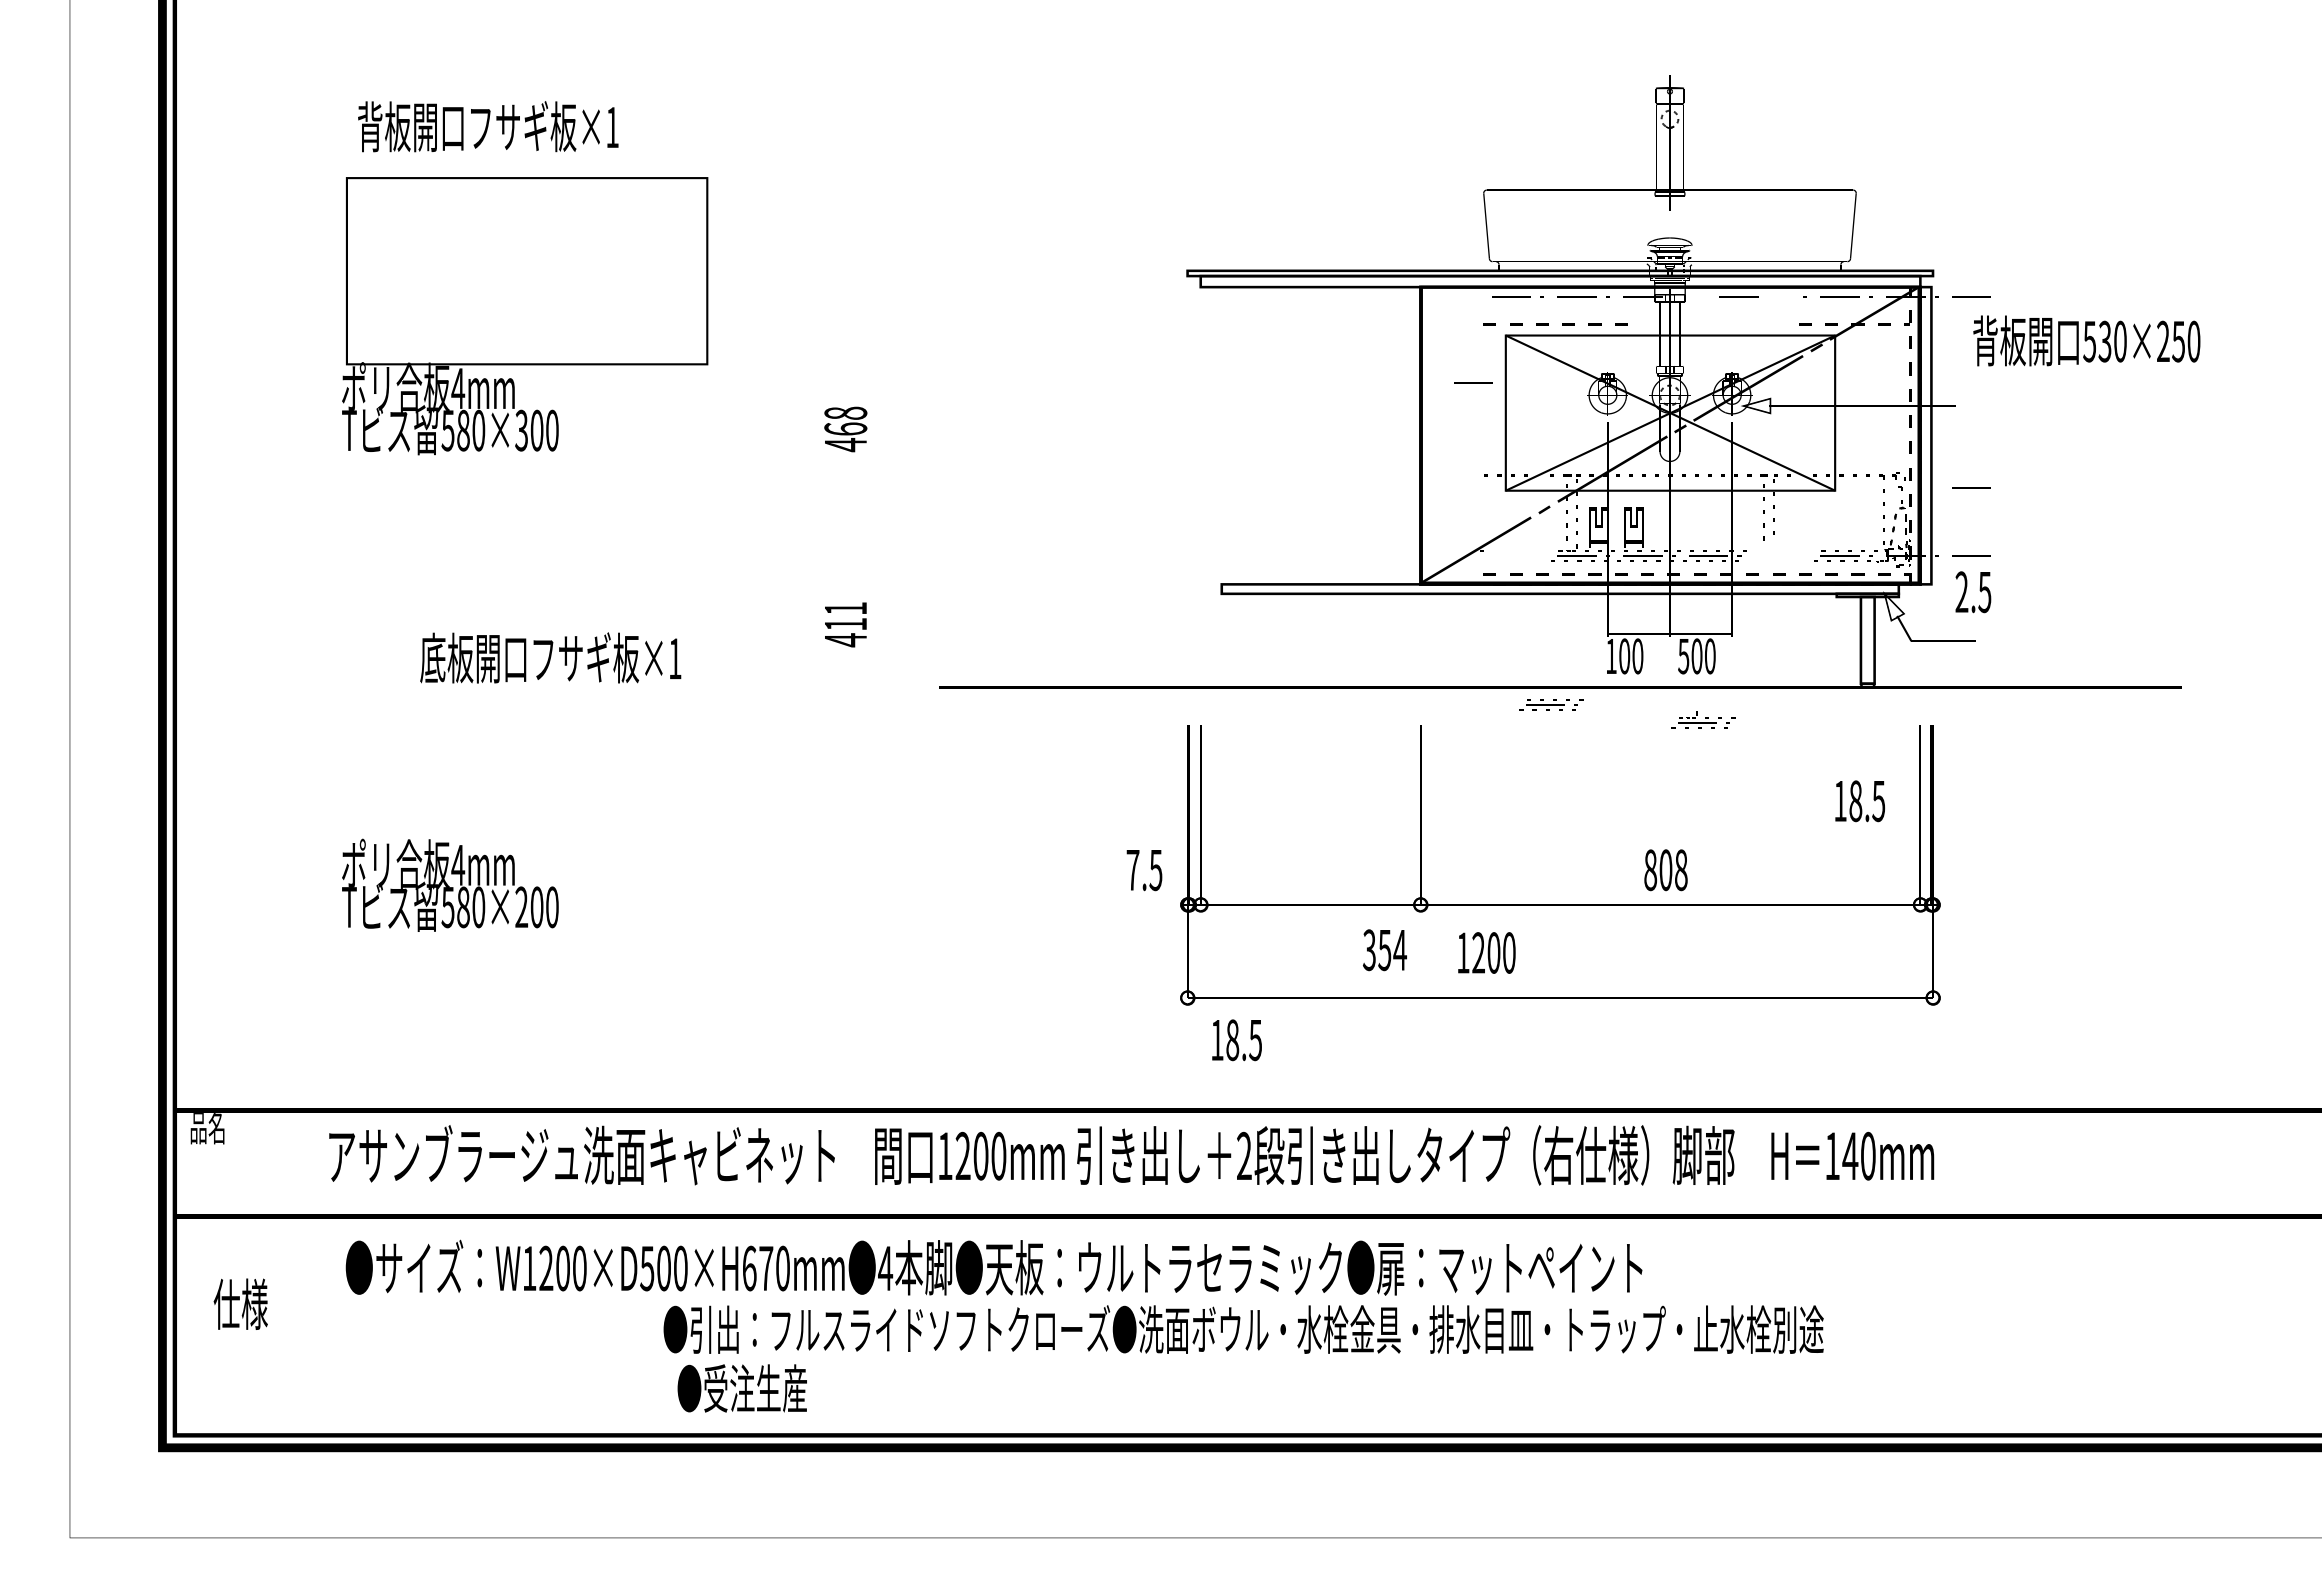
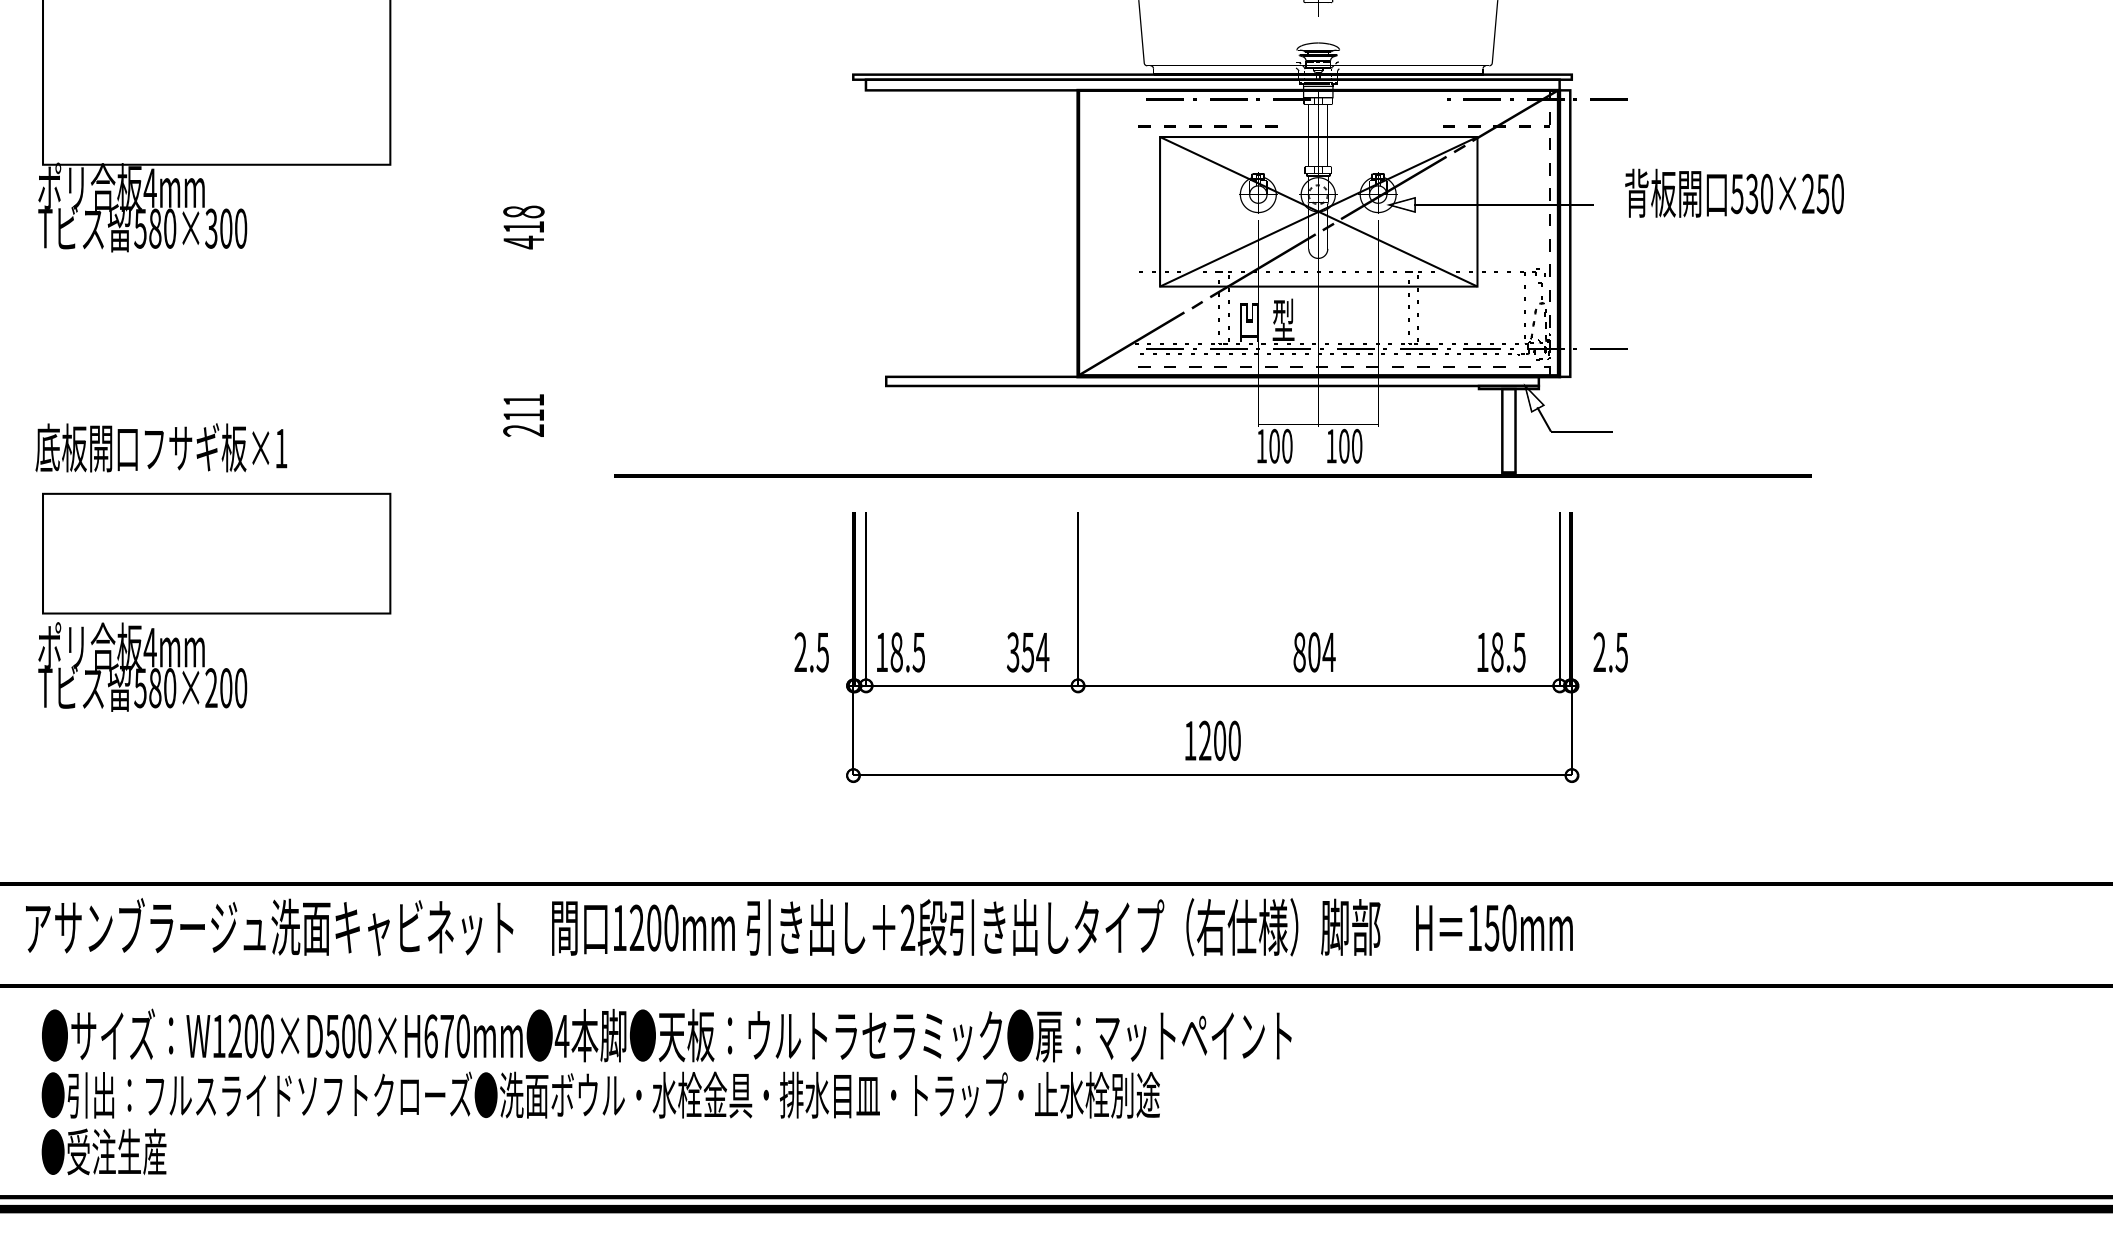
line: (1738, 296) -> (1384, 99), removed
text: (2086, 340) -> (1734, 192), moved
line: (1473, 382) -> (1128, 182), removed
text: (845, 428) -> (523, 226), 468 -> 418
line: (1971, 487) -> (1608, 283), removed
text: (1633, 525) -> (1283, 320), 凹 -> 型
text: (1973, 592) -> (1610, 652), moved
text: (845, 640) -> (523, 430), 411 -> 211
text: (1683, 656) -> (1331, 446), 500 -> 100
text: (550, 657) -> (161, 447), moved
part: (1551, 704) -> (1171, 349), moved
part: (1703, 719) -> (1424, 346), moved
part: (527, 767) -> (217, 553), added
text: (1859, 801) -> (1500, 652), moved
text: (1132, 869) -> (800, 651), 7.5 -> 2.5
text: (1681, 870) -> (1329, 652), 808 -> 804
text: (1384, 950) -> (1027, 652), moved
text: (1486, 952) -> (1212, 740), moved
text: (1236, 1040) -> (900, 652), moved
text: (1850, 1156) -> (1492, 928), 140mm -> 150mm
text: (1243, 1329) -> (600, 1095), moved
text: (741, 1388) -> (103, 1151), moved

